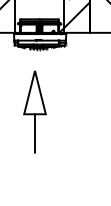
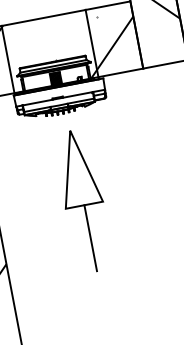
part: (34, 111) -> (82, 200), moved

